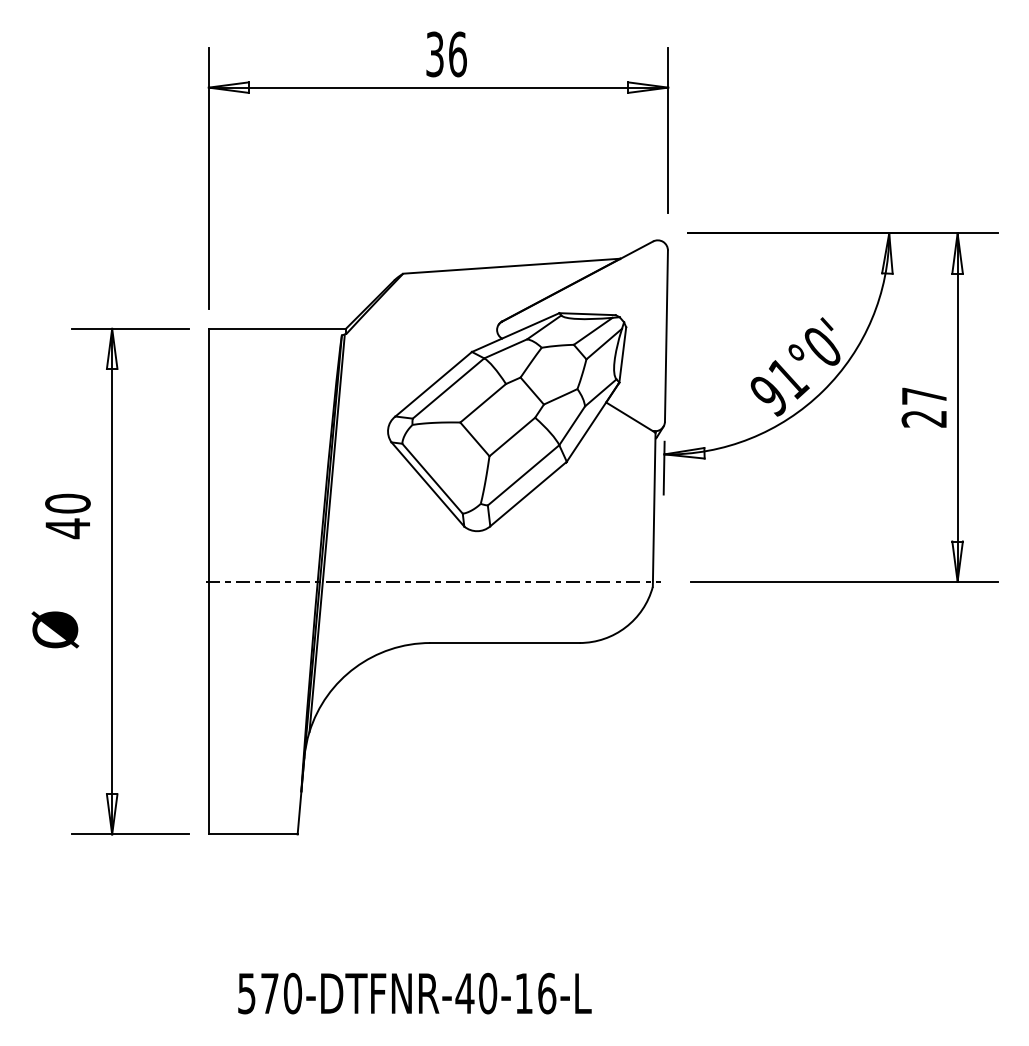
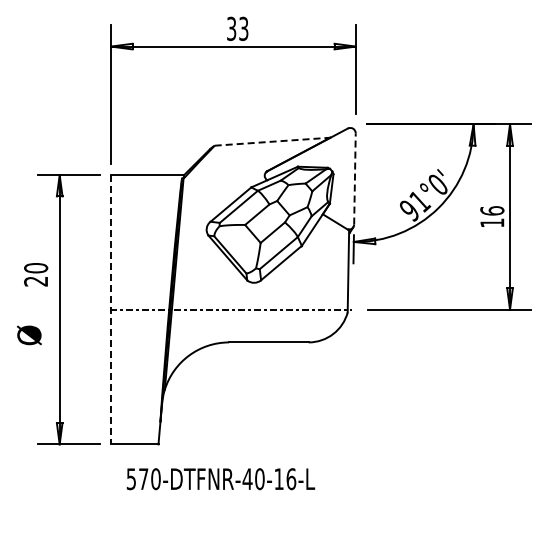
text: (457, 53) -> (243, 28), 36 -> 33
line: (511, 265) -> (272, 141), solid -> dashed
line: (665, 335) -> (354, 178), solid -> dashed
text: (924, 406) -> (492, 216), 27 -> 16
text: (66, 528) -> (35, 281), 40 -> 20
line: (209, 581) -> (111, 309), solid -> dashed
text: (414, 994) -> (220, 479), moved

